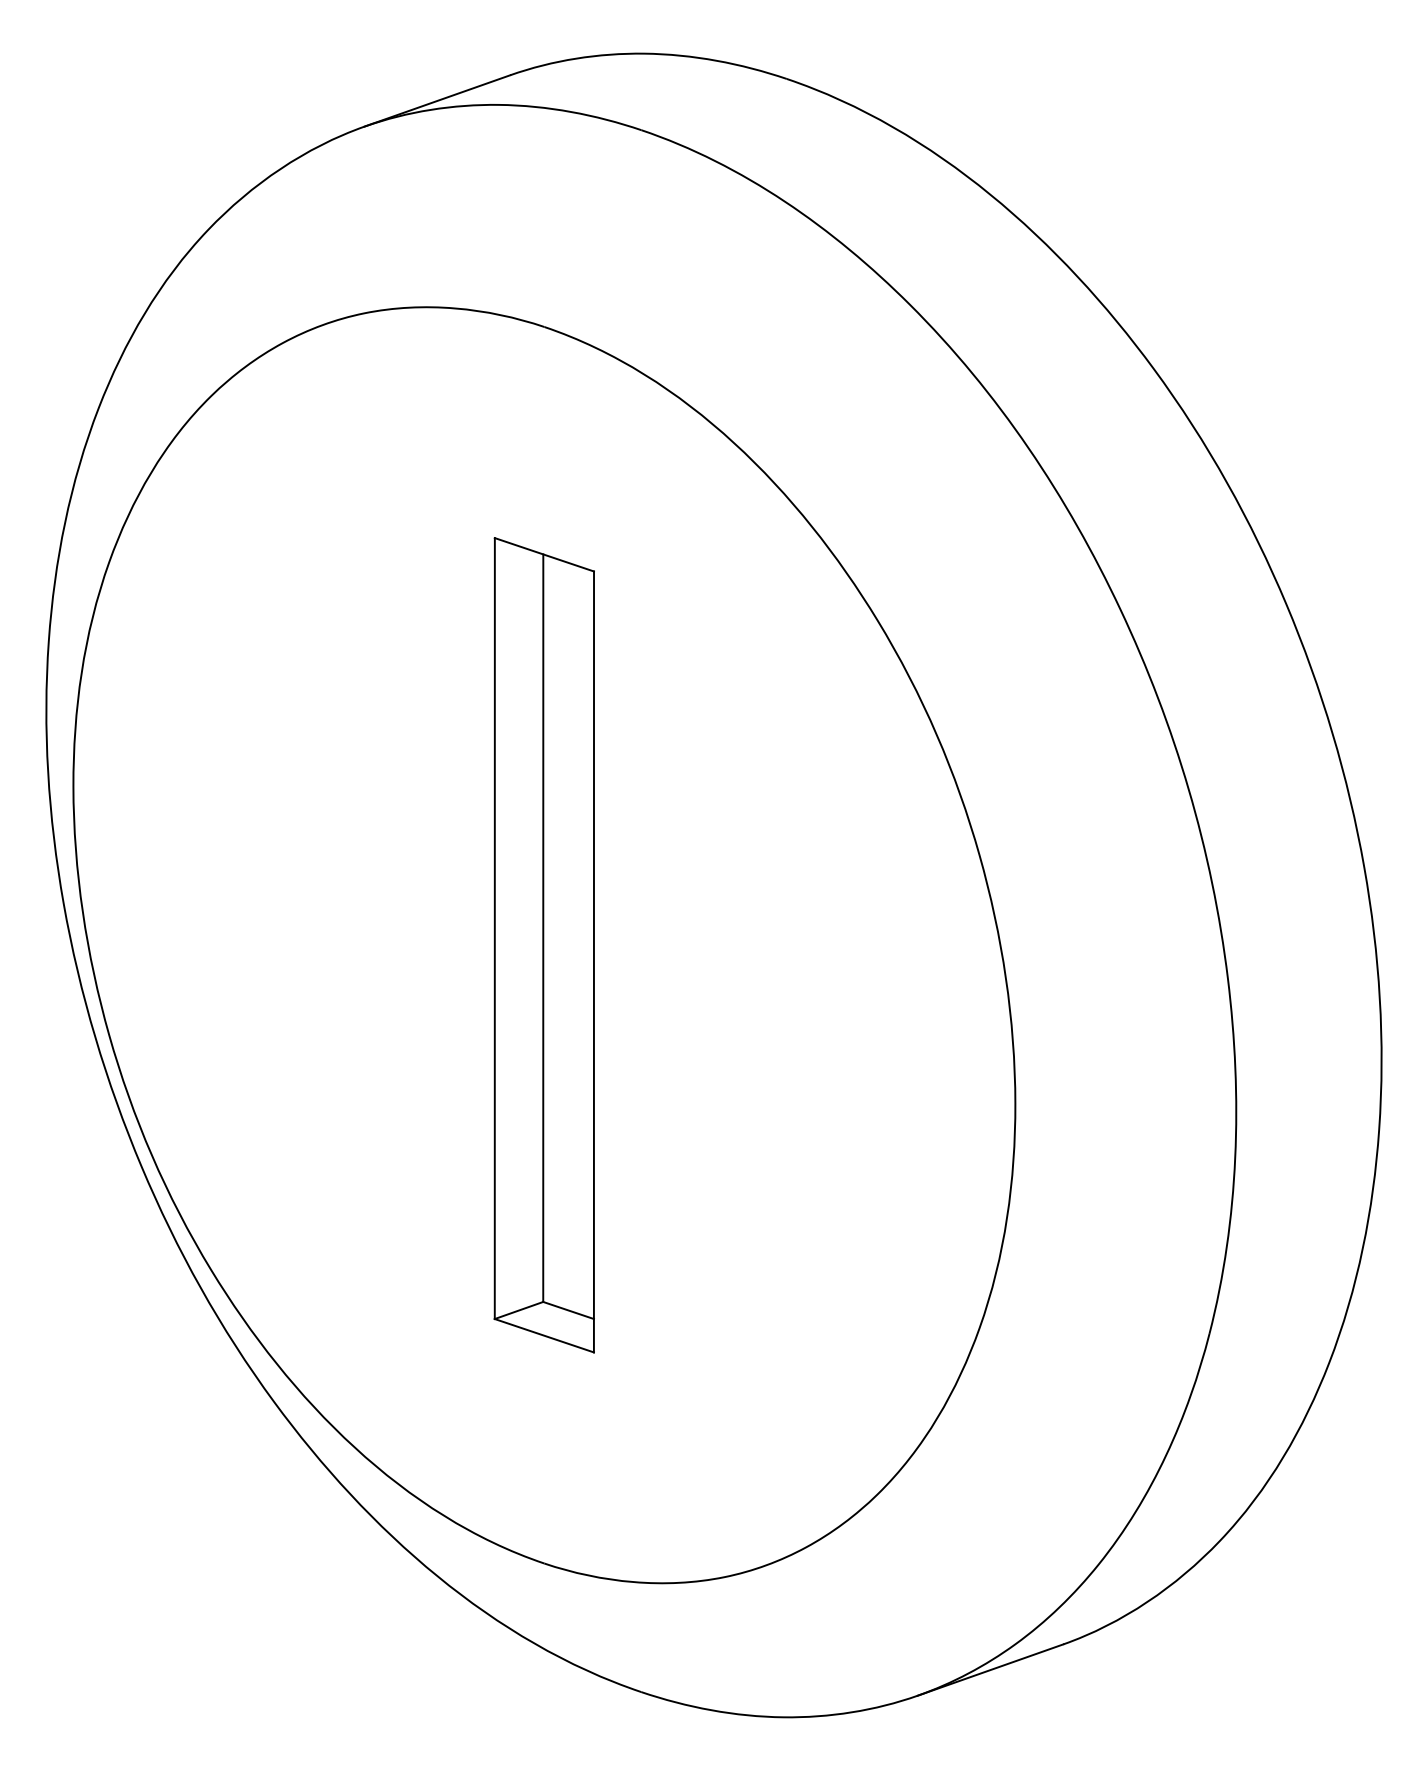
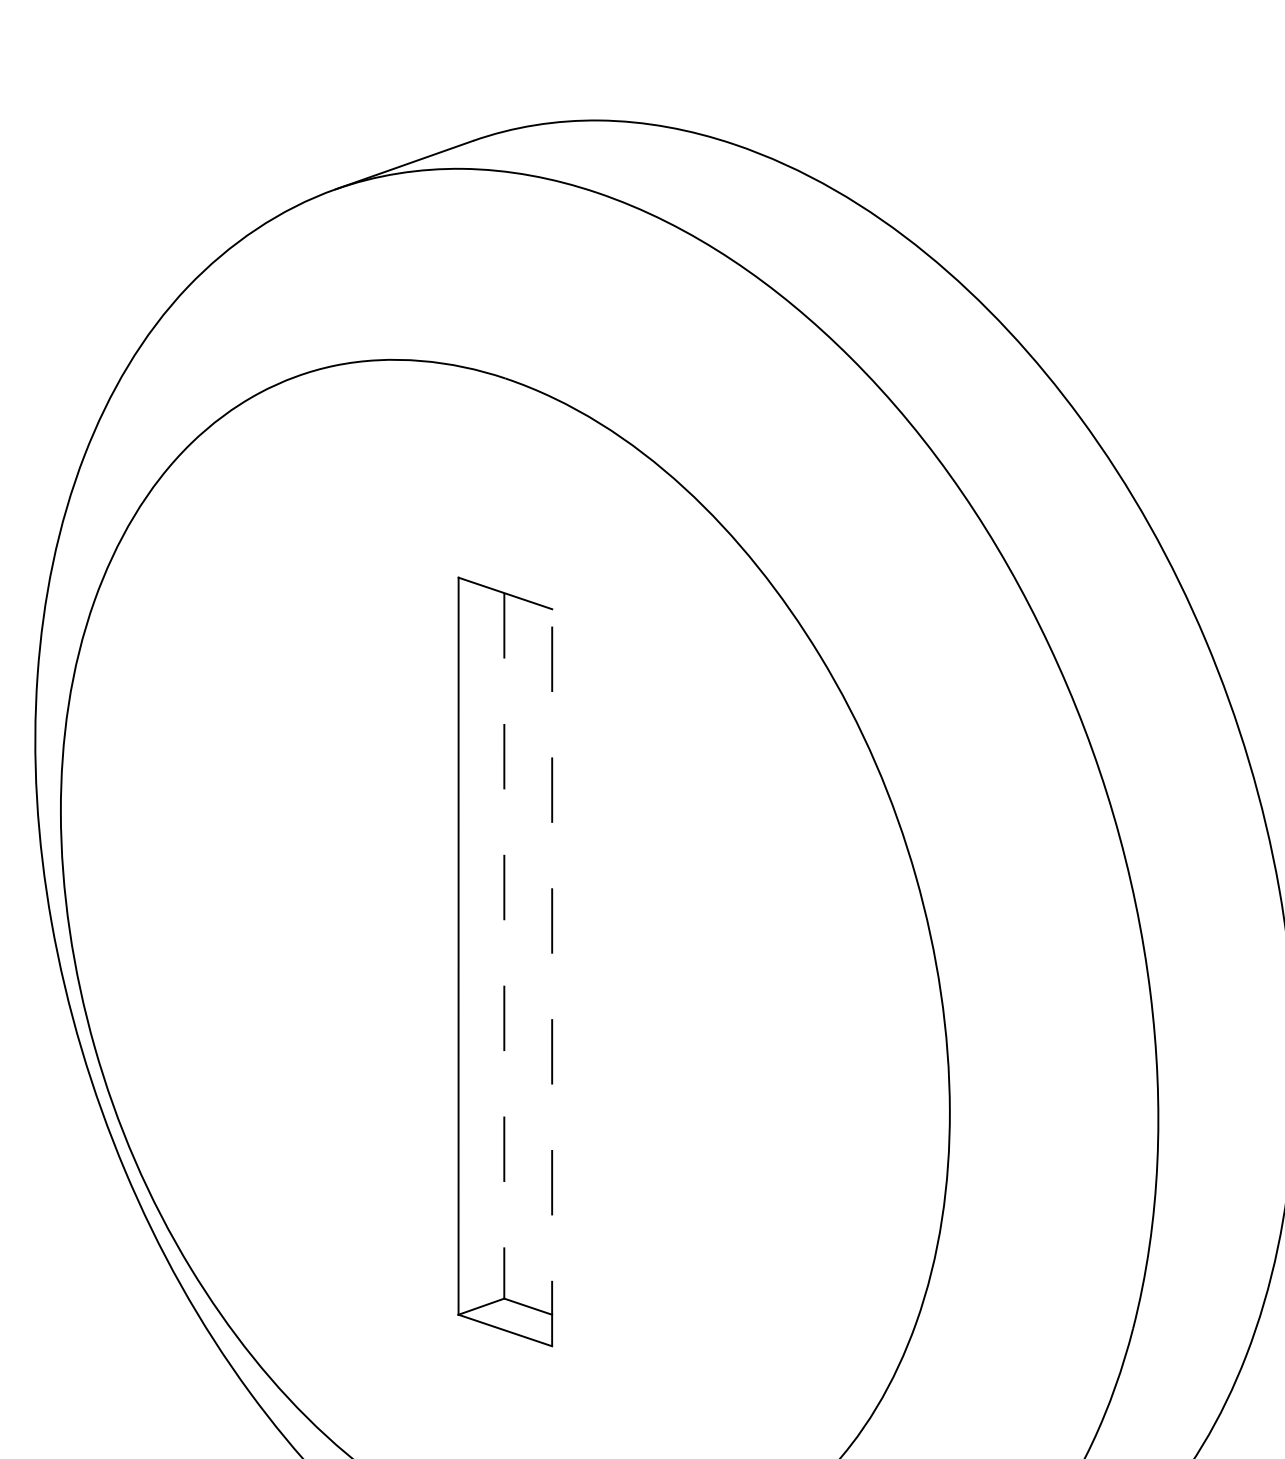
line: (543, 928) -> (504, 946), solid -> dashed
line: (593, 961) -> (551, 977), solid -> dashed

